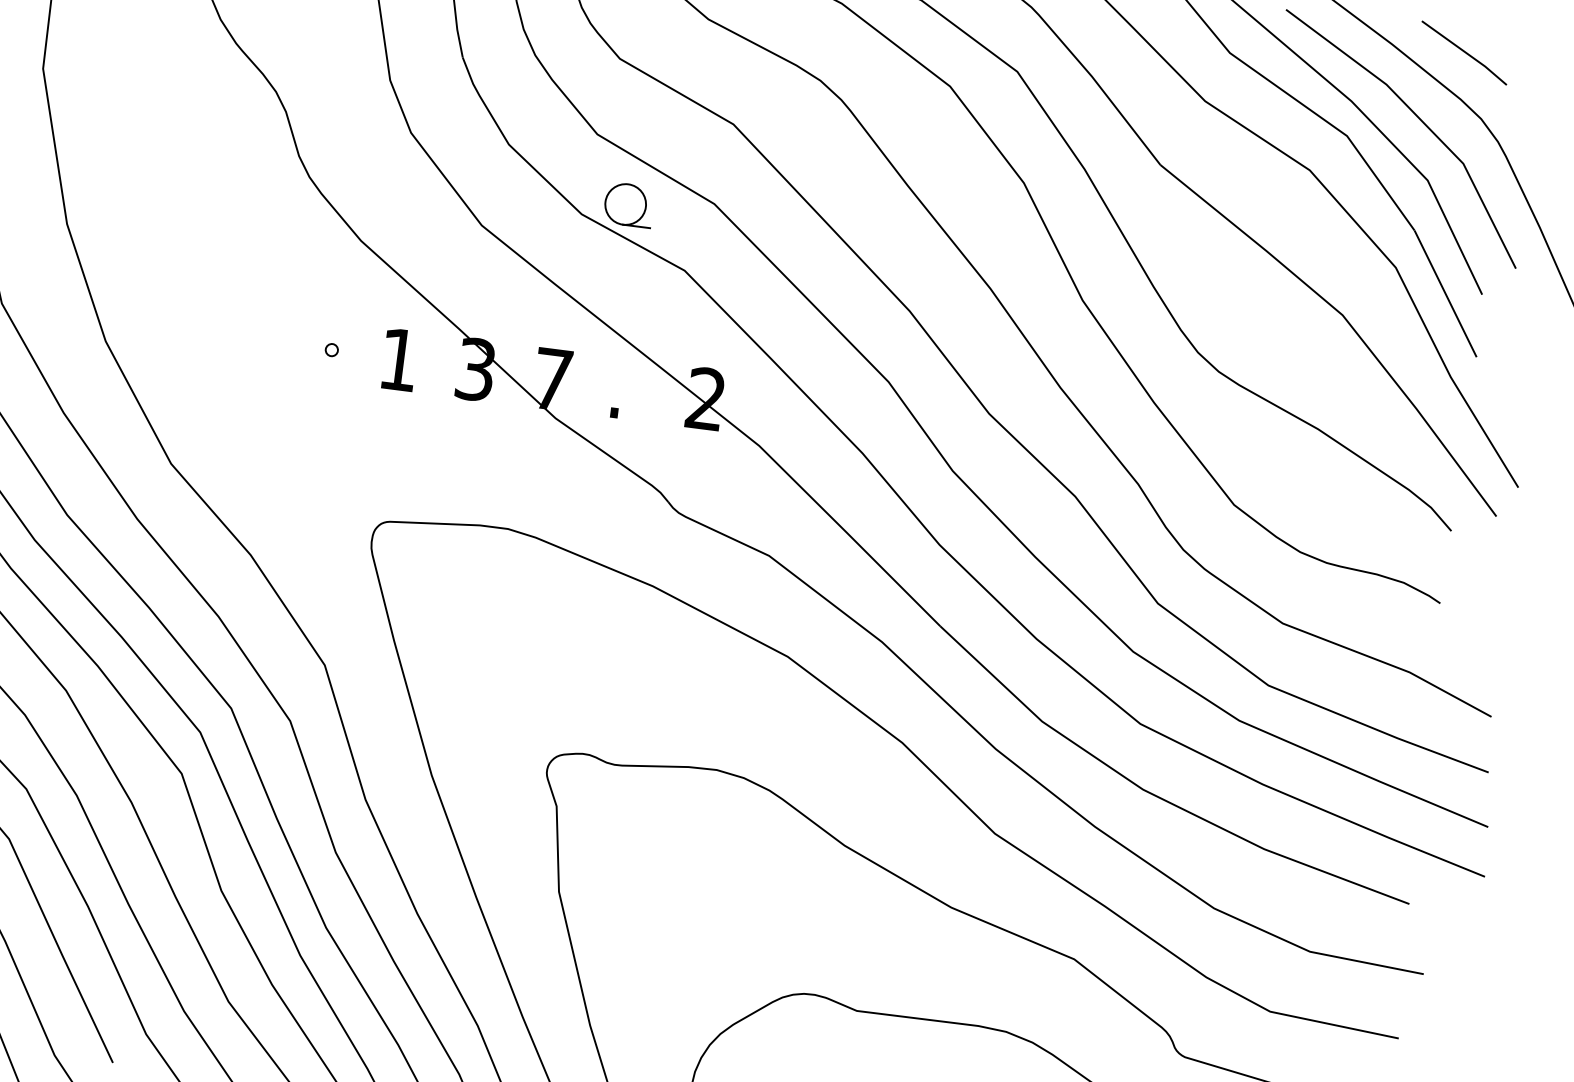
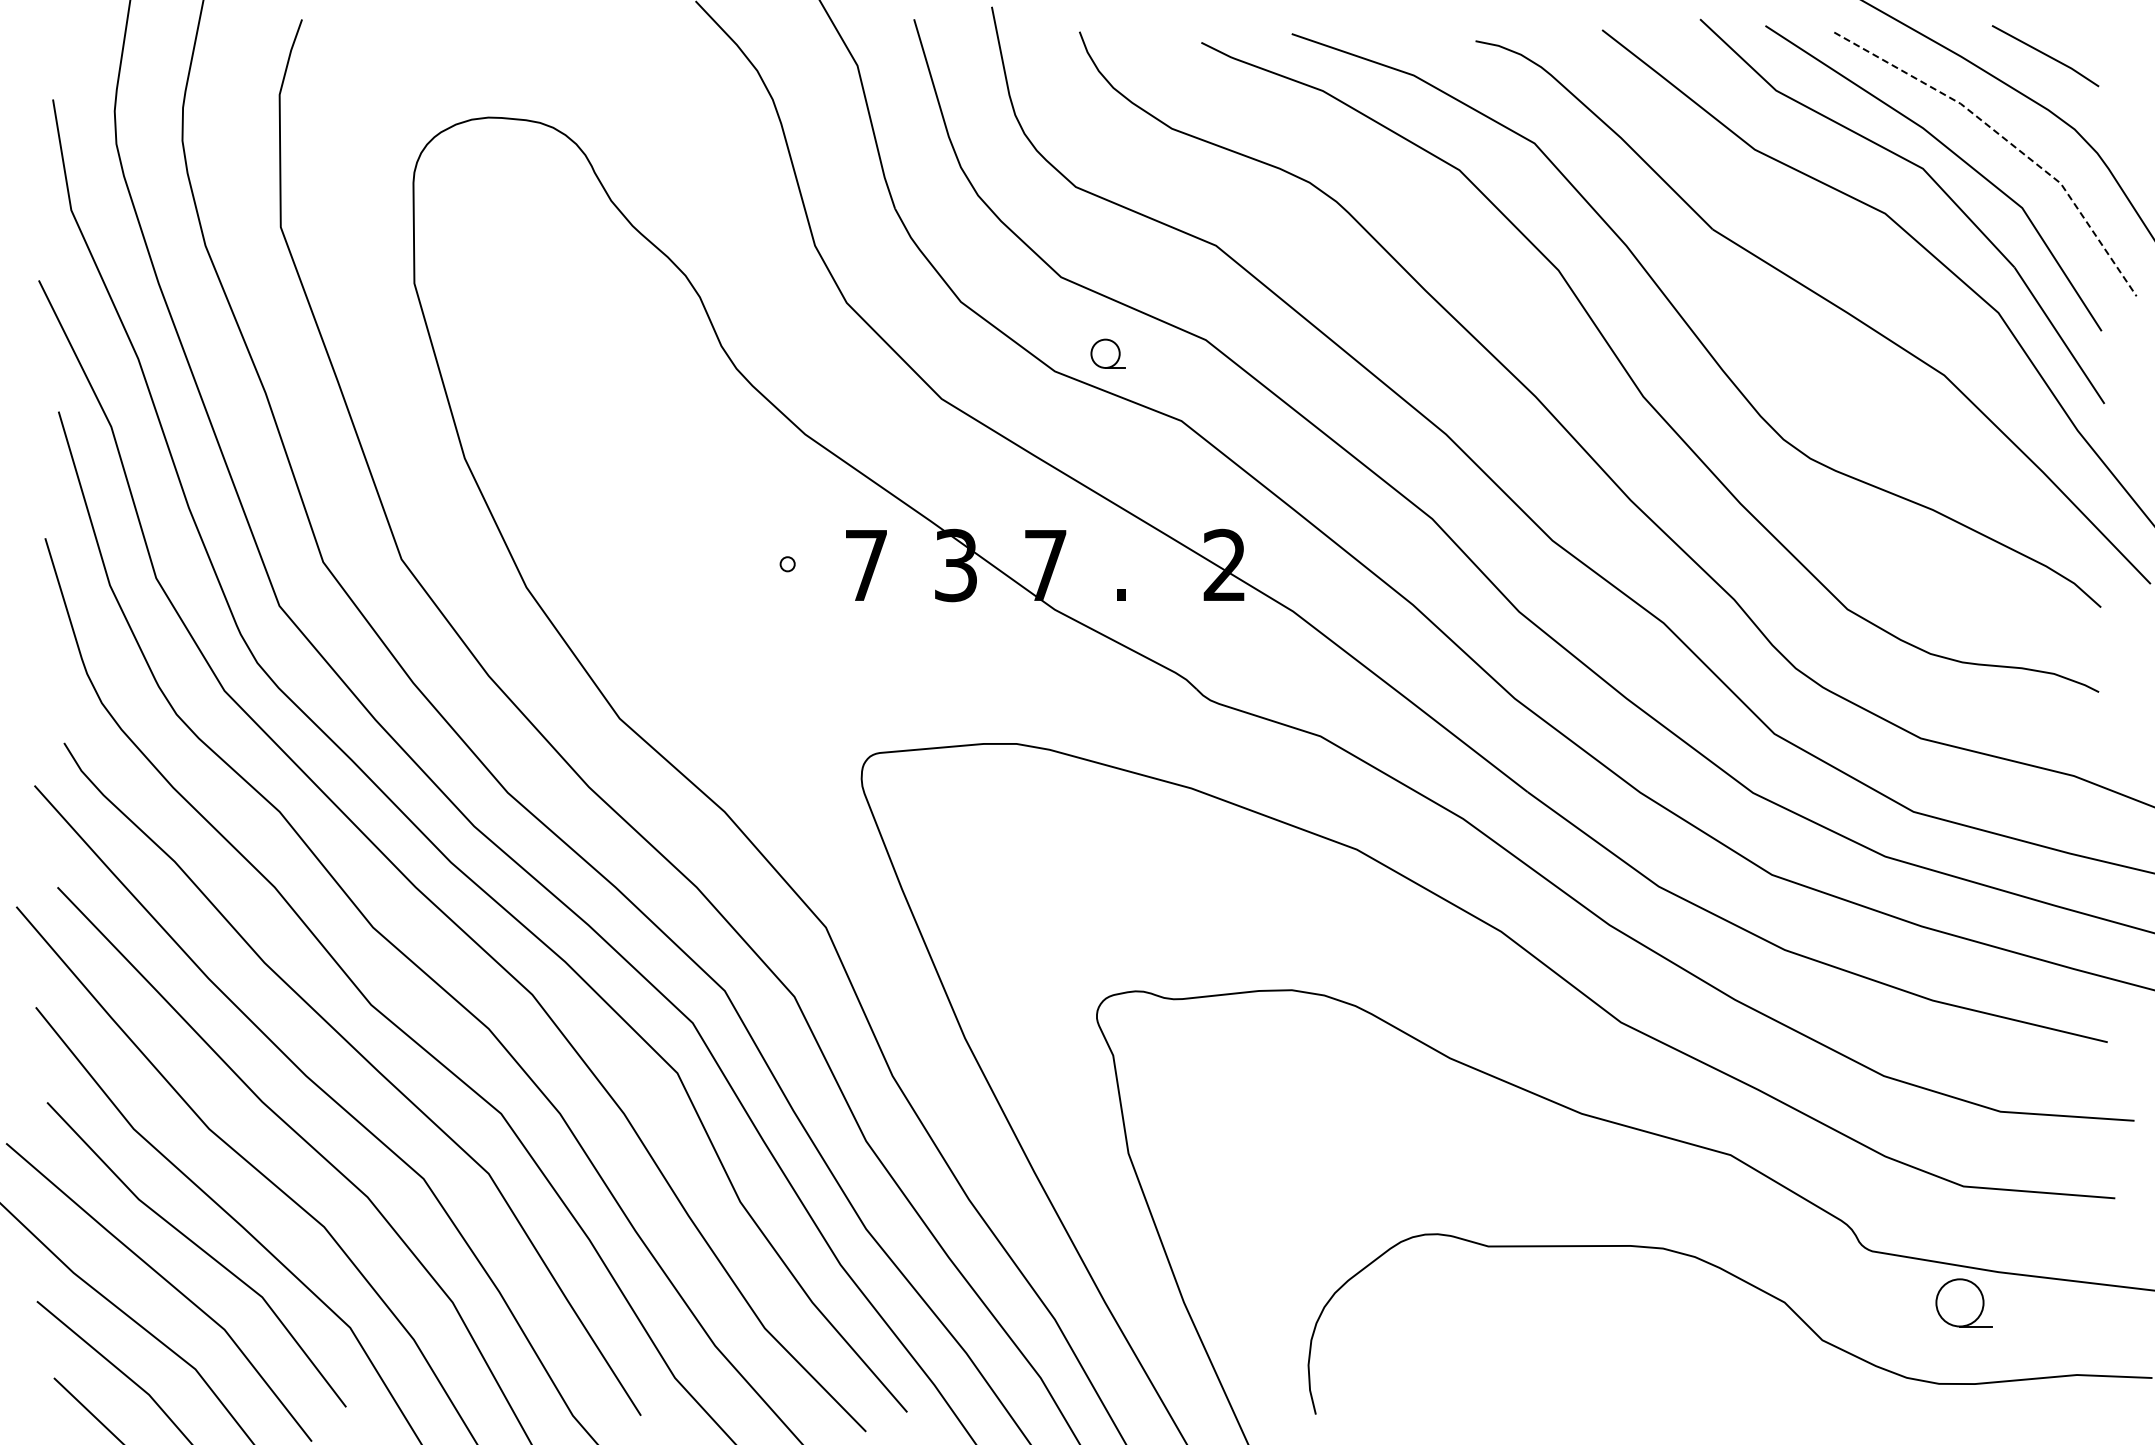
line: (1421, 121) -> (2006, 140), solid -> dashed
part: (628, 204) -> (1107, 353), size x0.6
text: (399, 359) -> (866, 565), 1 -> 7

